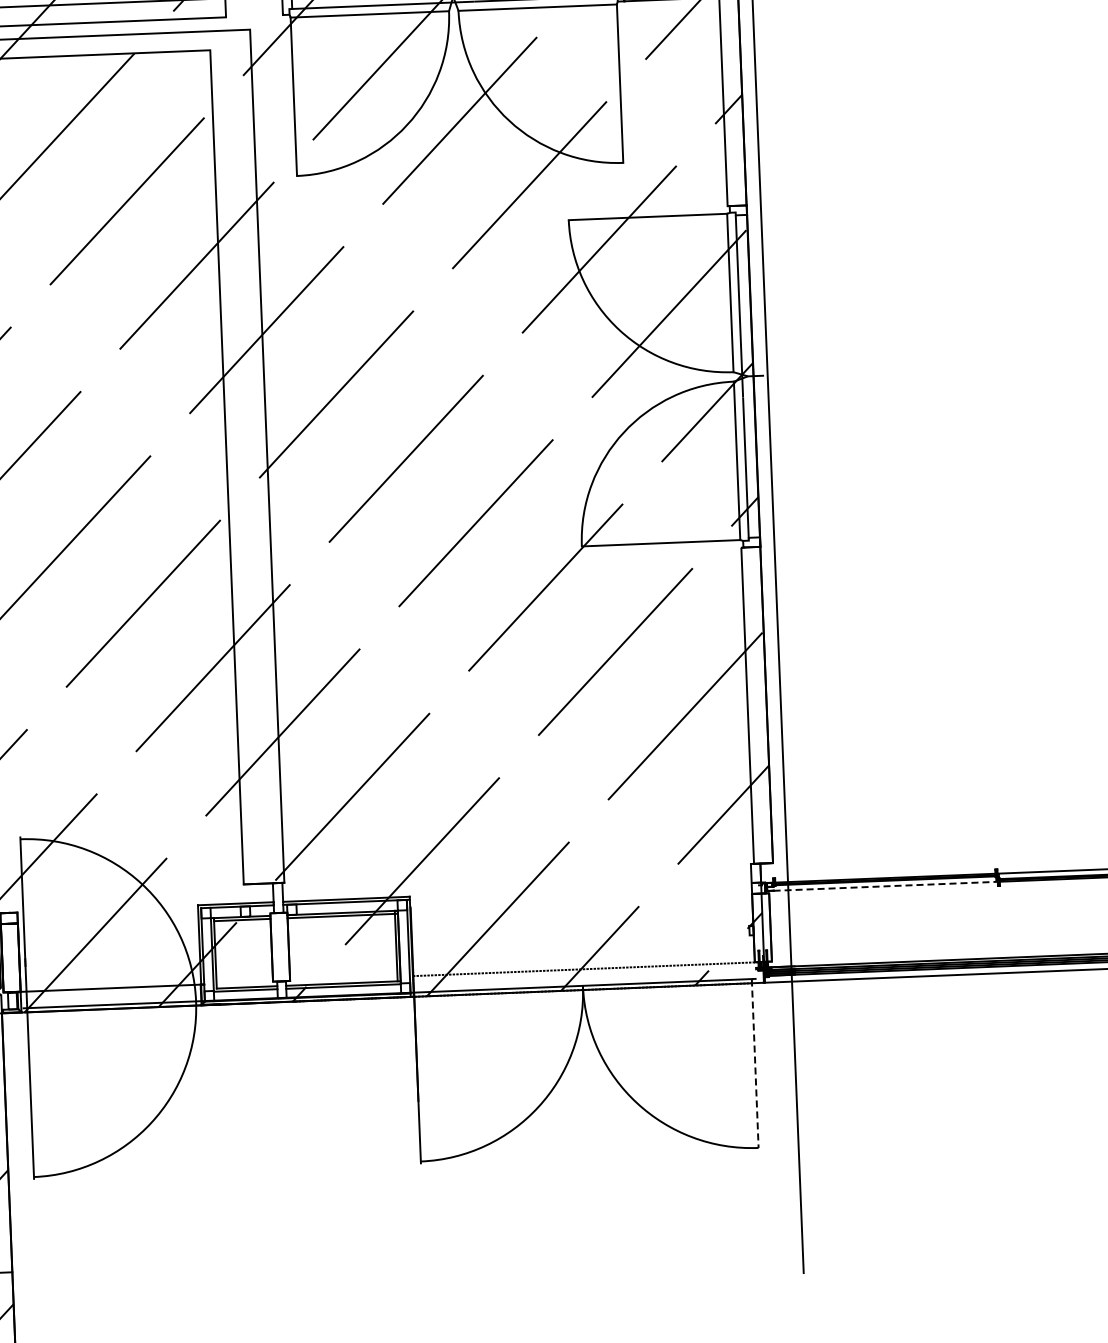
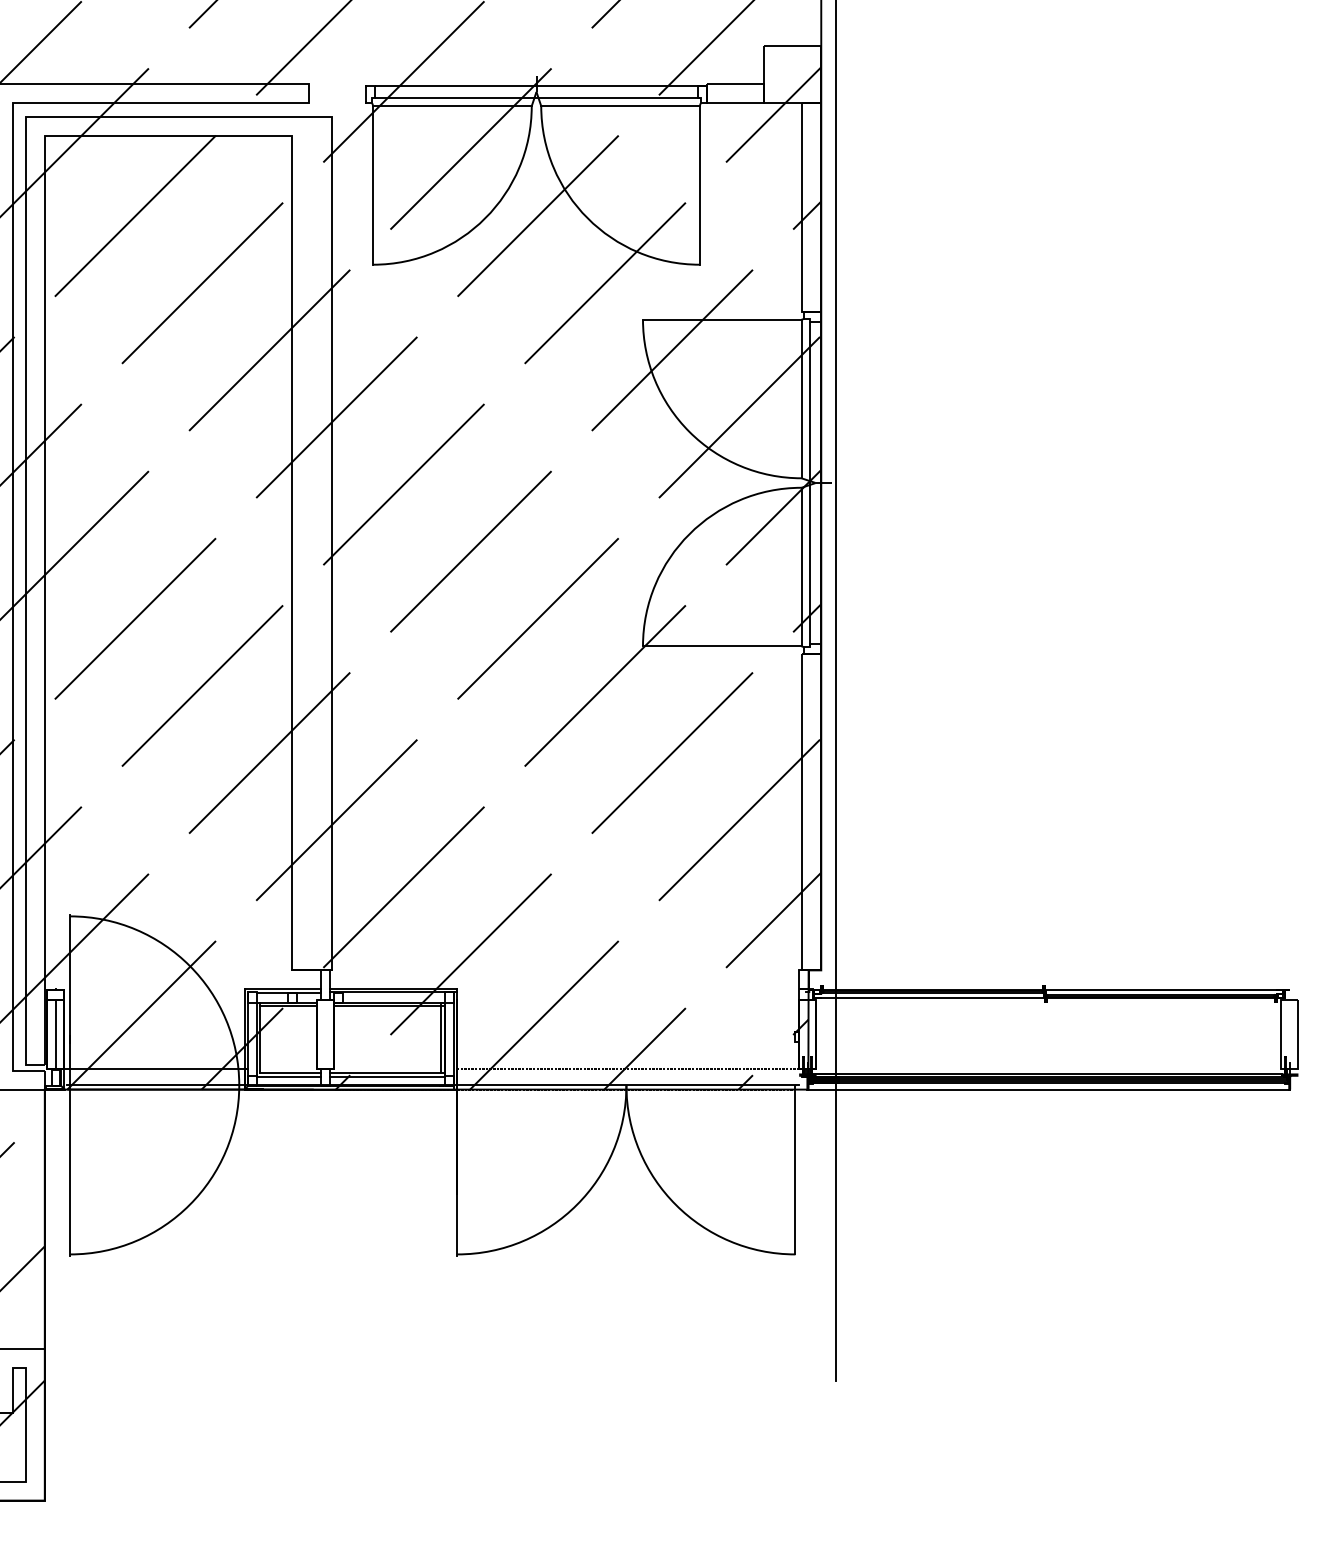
line: (886, 886) -> (933, 998), dashed -> solid
line: (10, 957) -> (55, 1034), added
line: (755, 1064) -> (795, 1170), dashed -> solid

